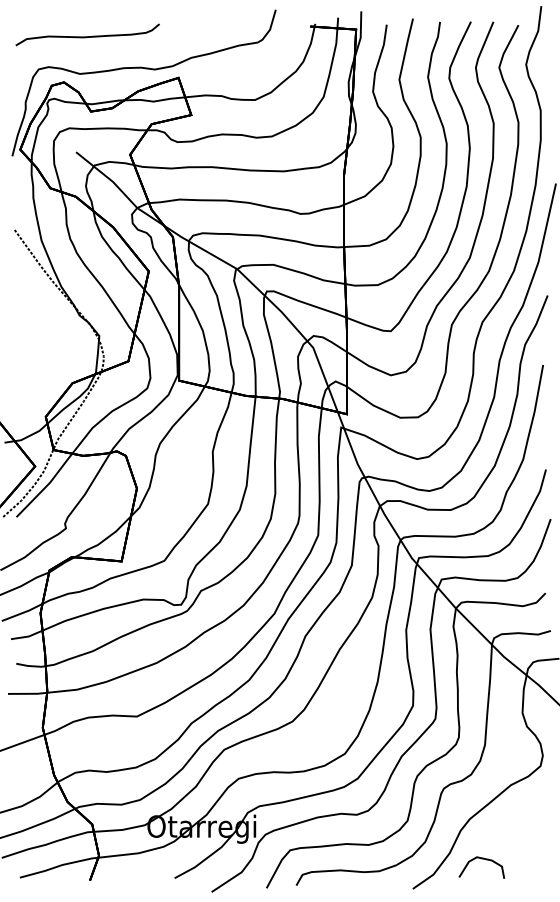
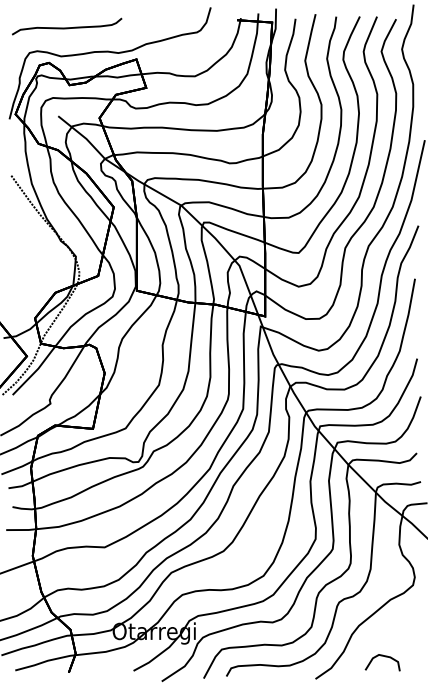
curve: (481, 859) -> (382, 656), moved

